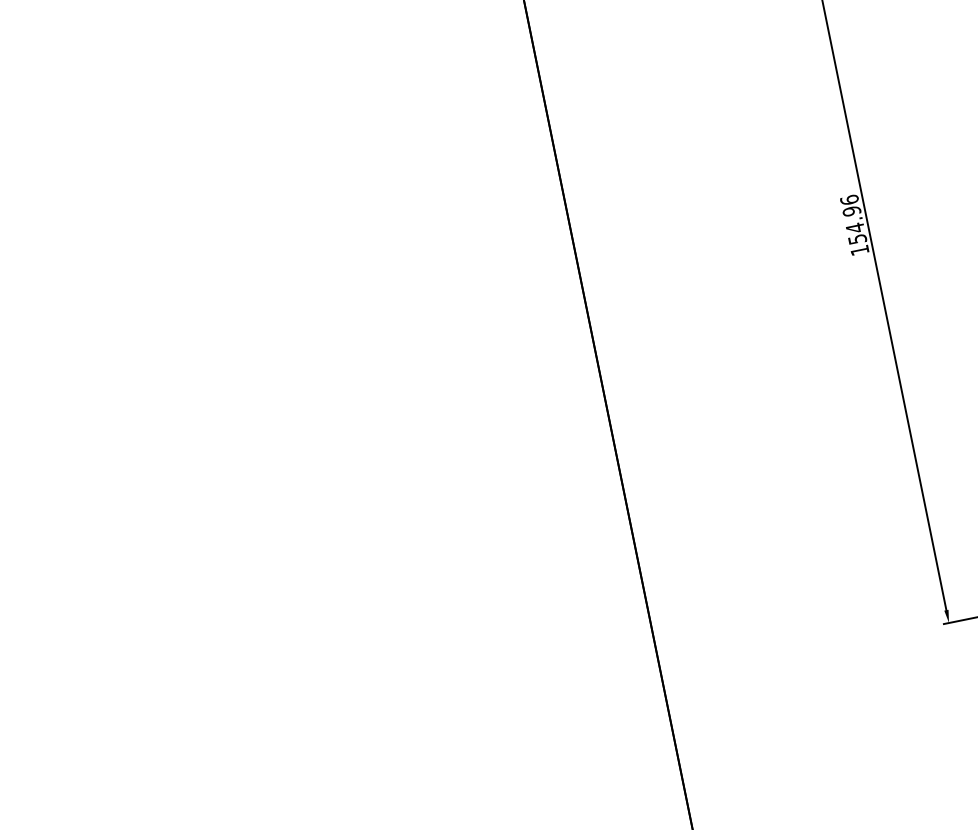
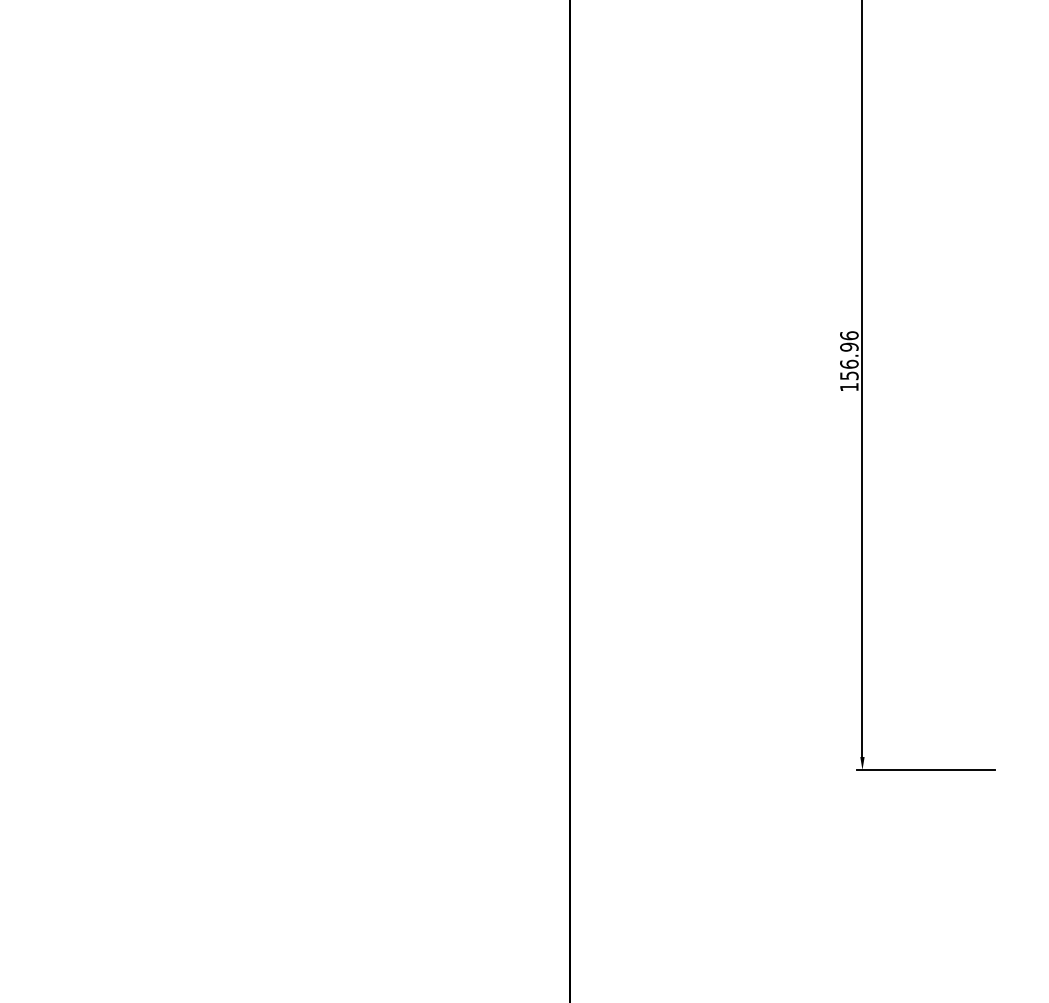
text: (855, 228) -> (849, 364), 154.96 -> 156.96

